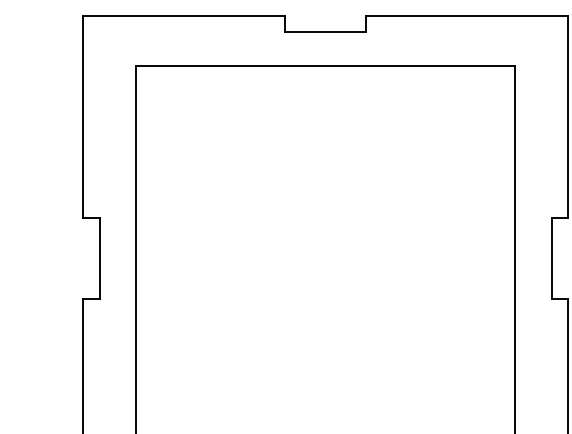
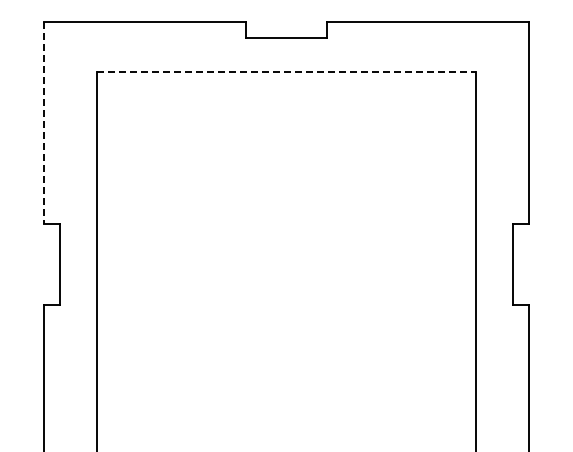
line: (325, 66) -> (286, 72), solid -> dashed
line: (83, 117) -> (44, 123), solid -> dashed

